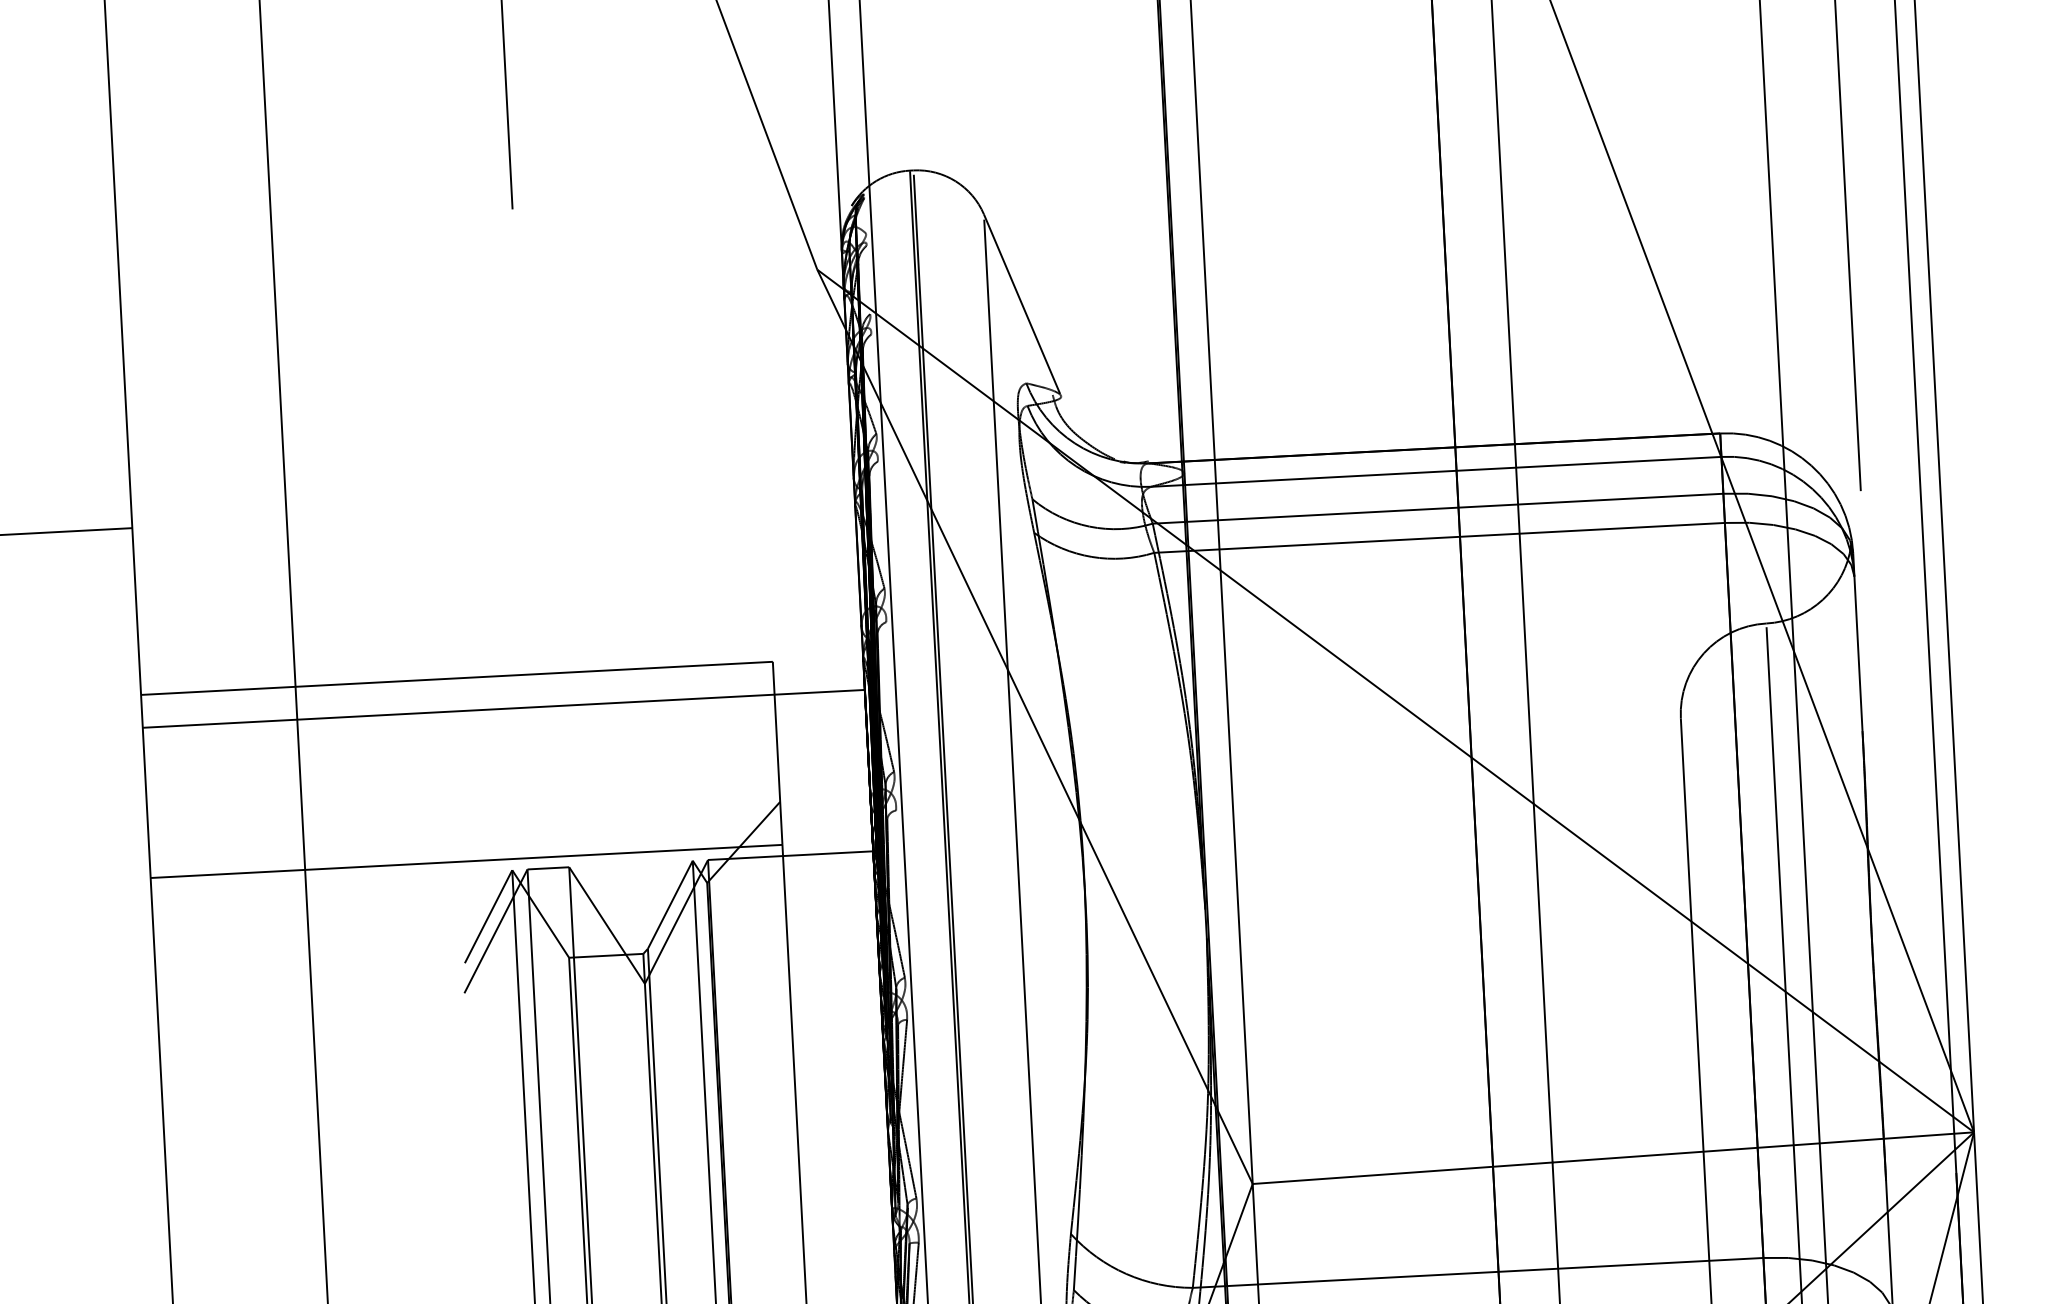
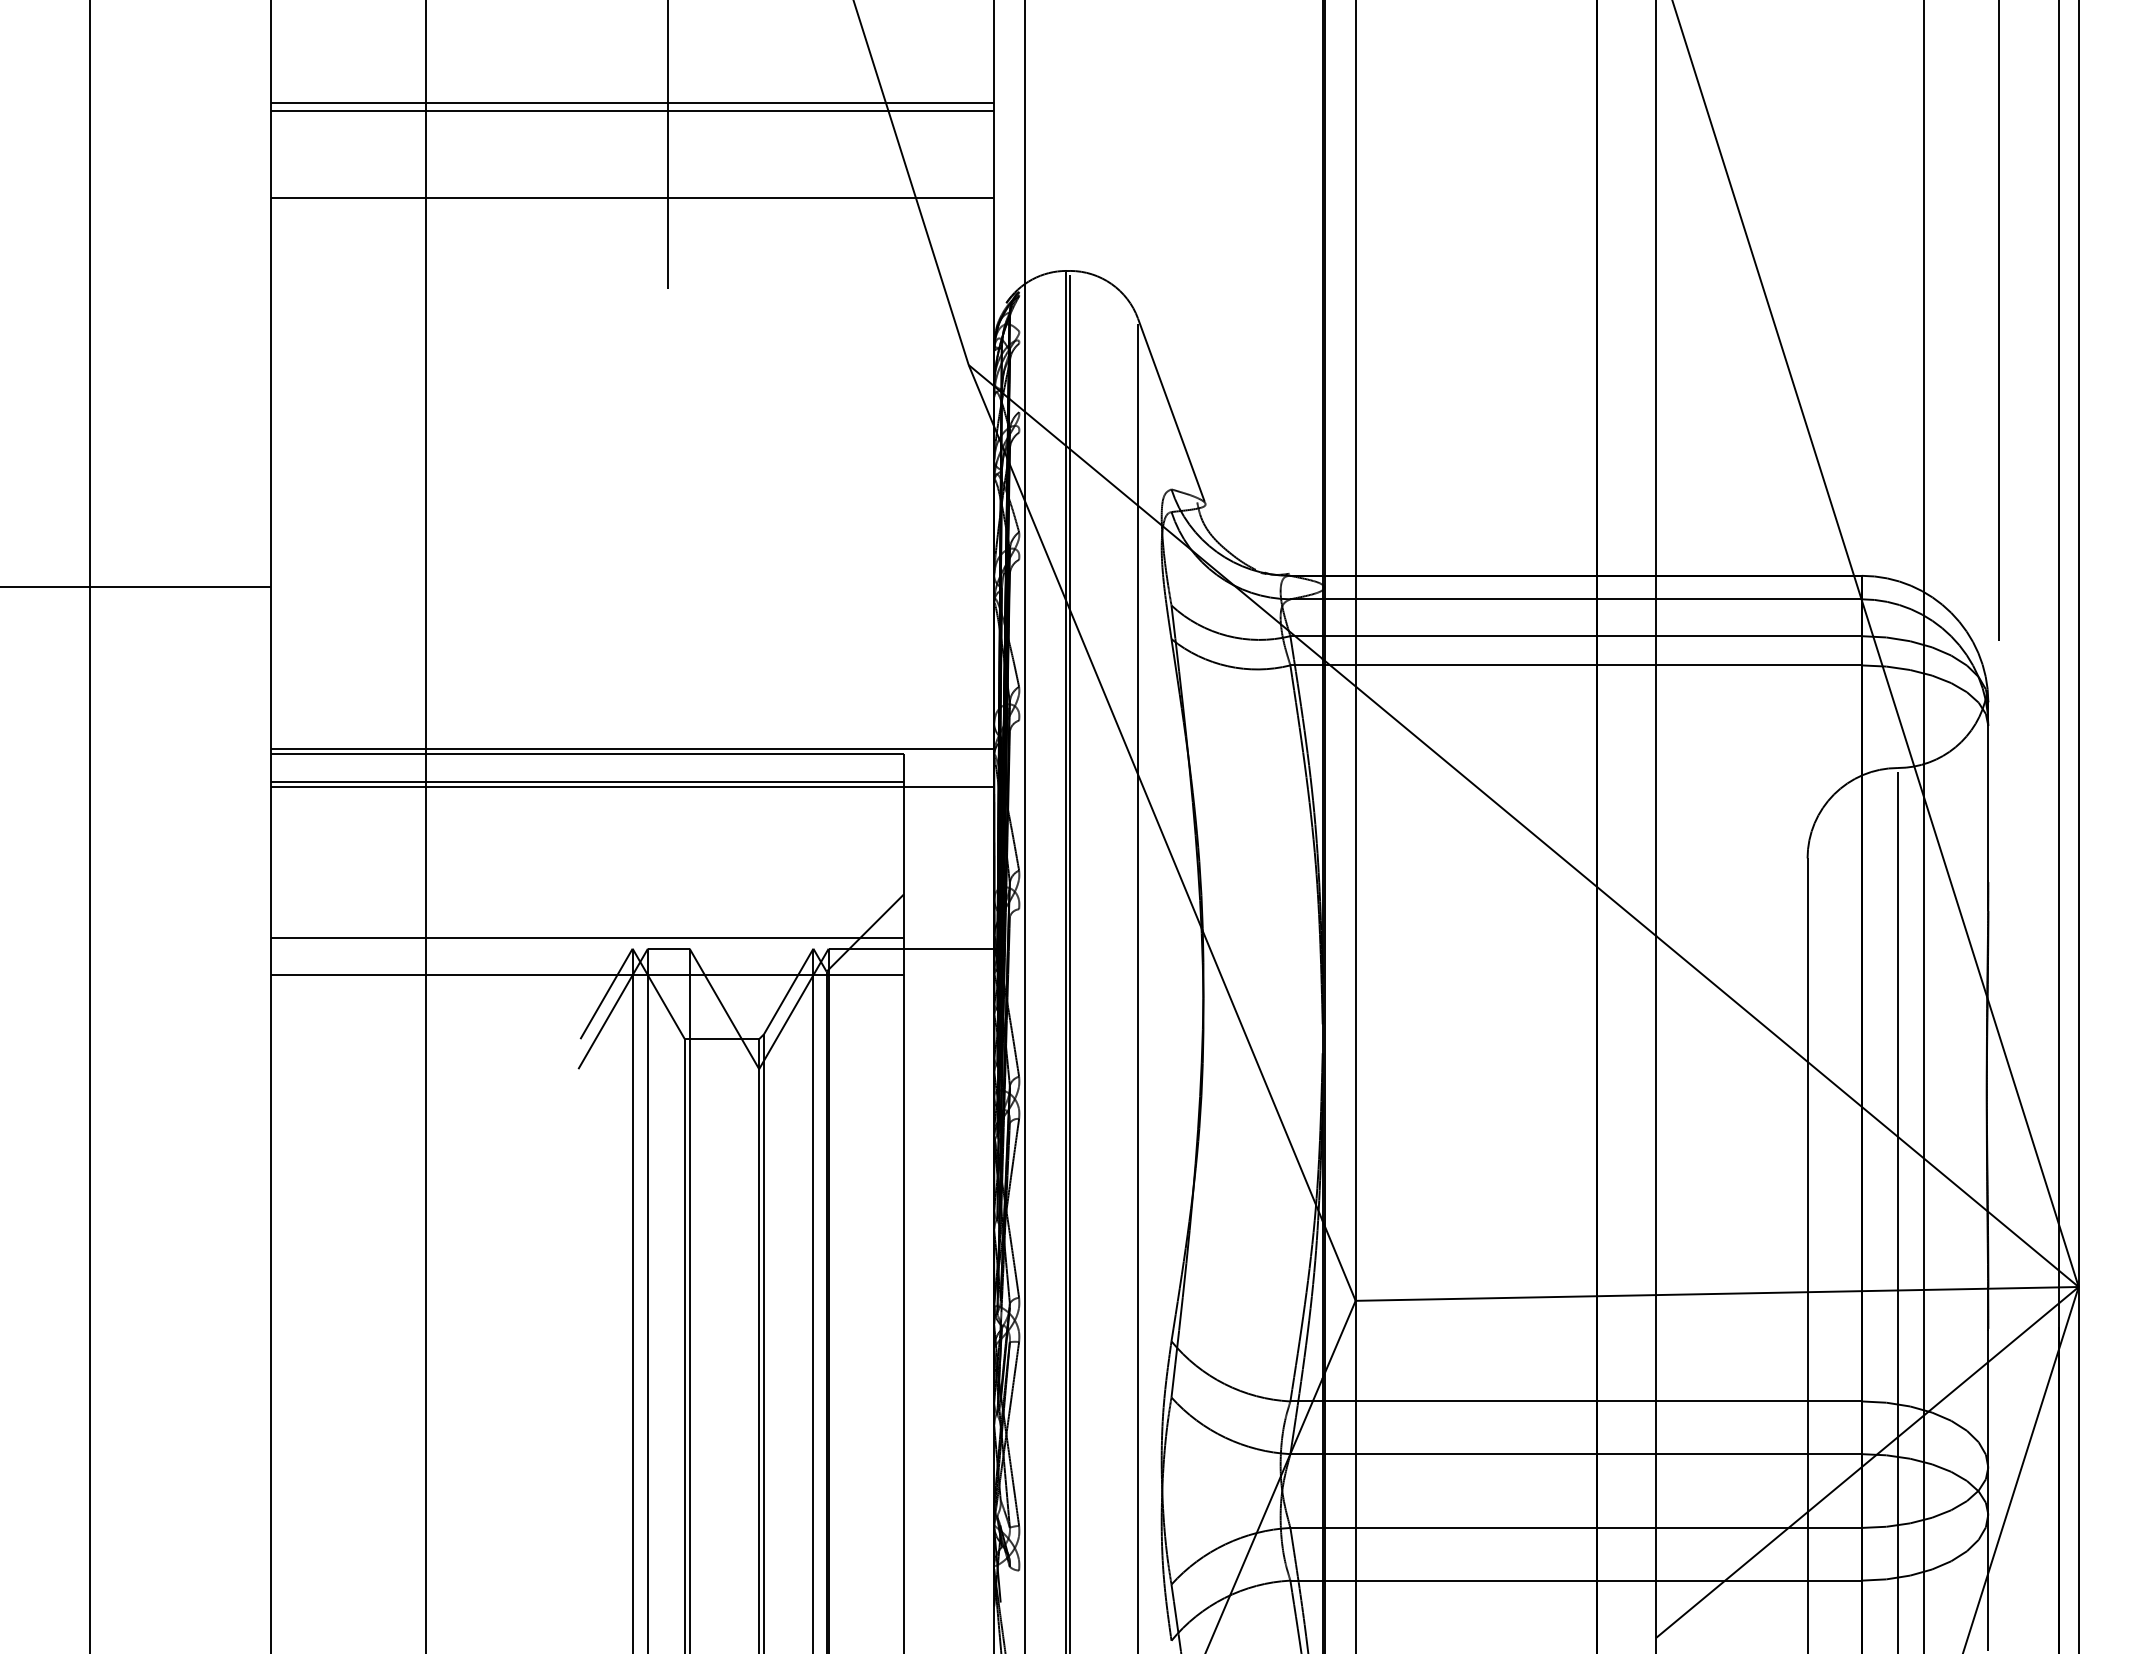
line: (467, 26) -> (632, 103), added
line: (468, 34) -> (632, 111), added
line: (472, 121) -> (632, 198), added
line: (501, 670) -> (632, 748), added
line: (458, 706) -> (587, 782), added
line: (468, 899) -> (587, 975), added

